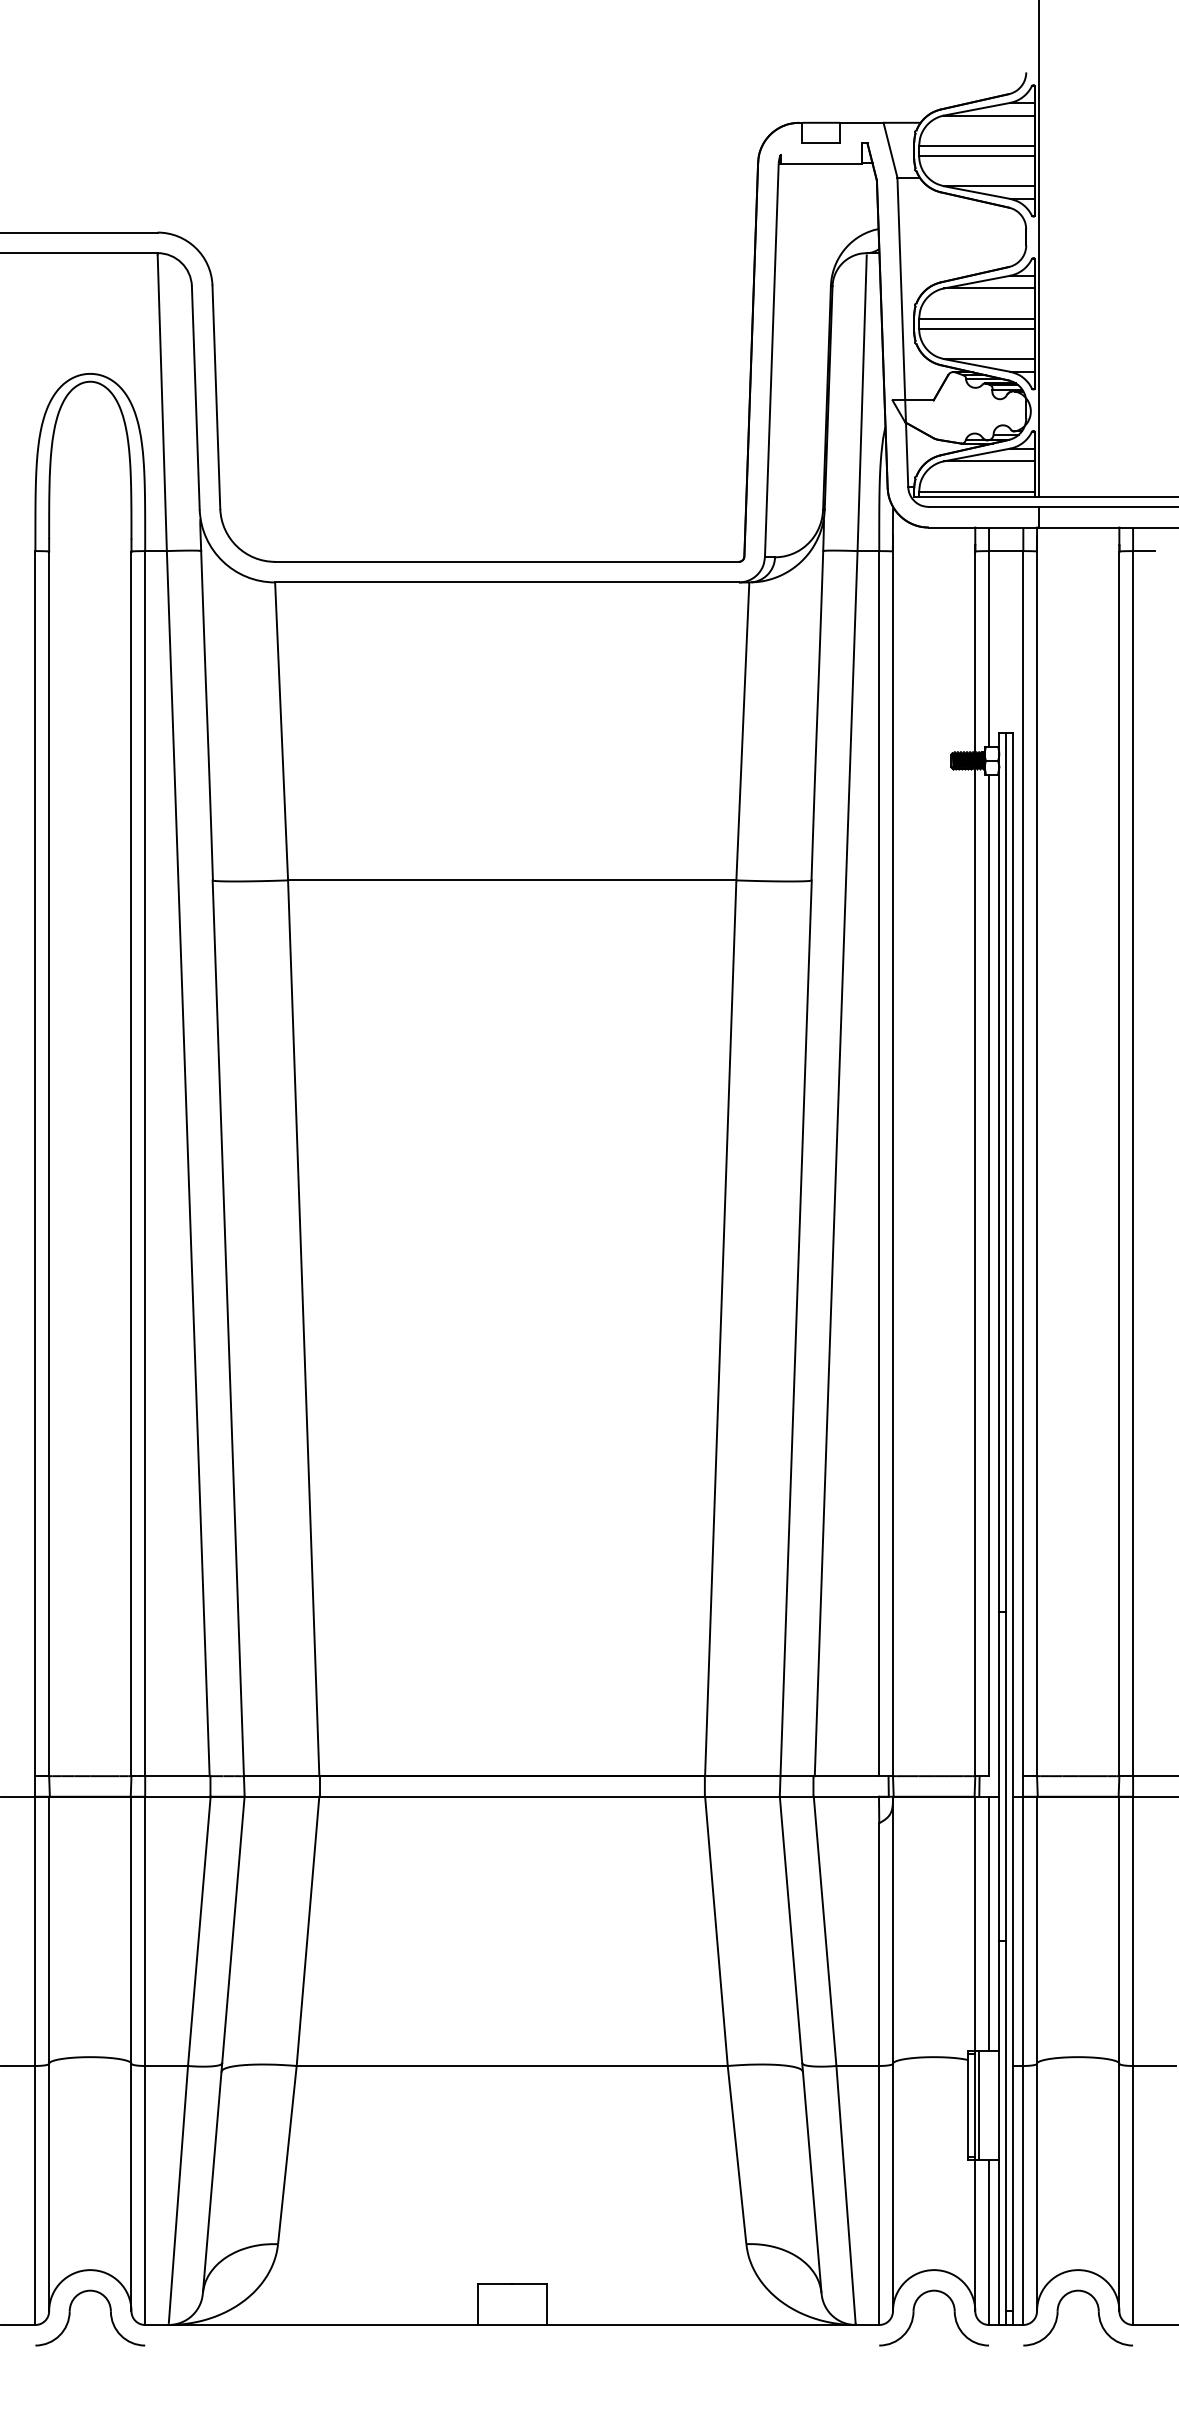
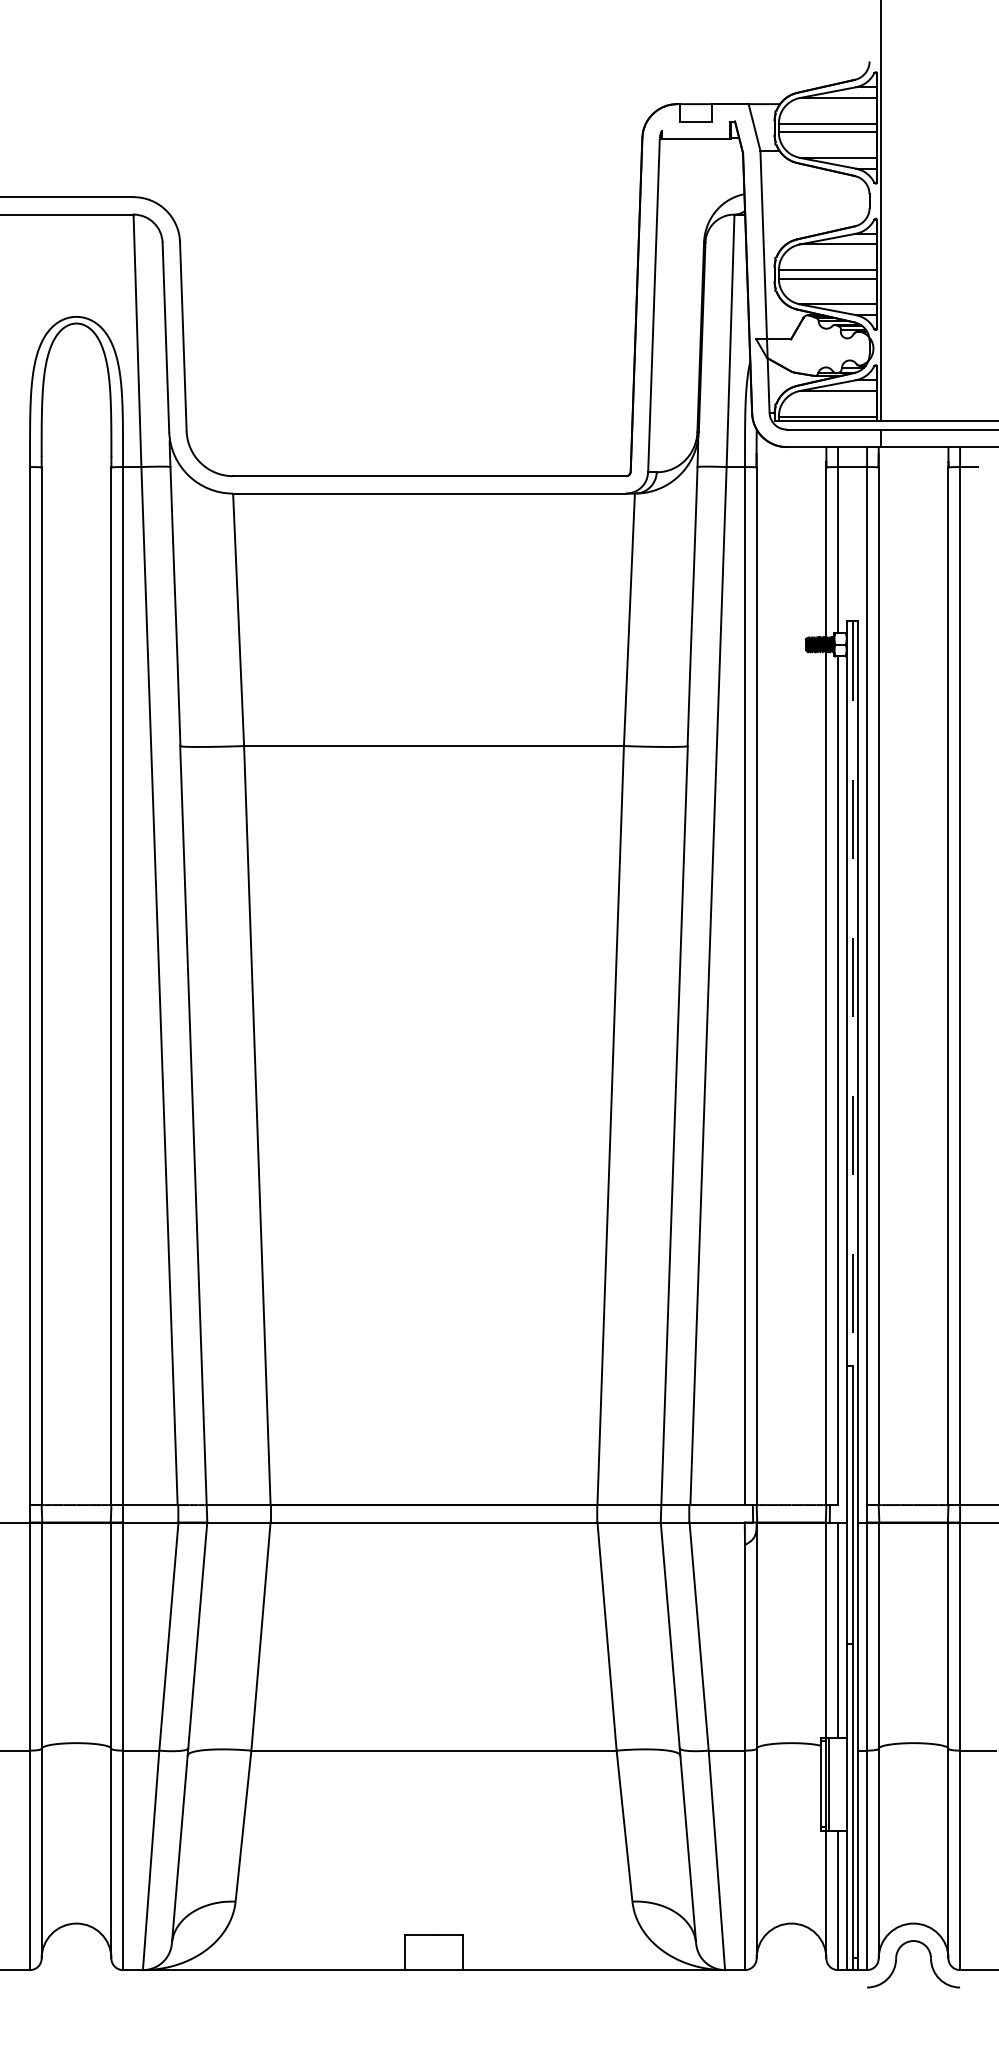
line: (1006, 1173) -> (852, 994), solid -> dashed
part: (70, 2318) -> (59, 1964), removed
part: (914, 2318) -> (774, 1964), removed

